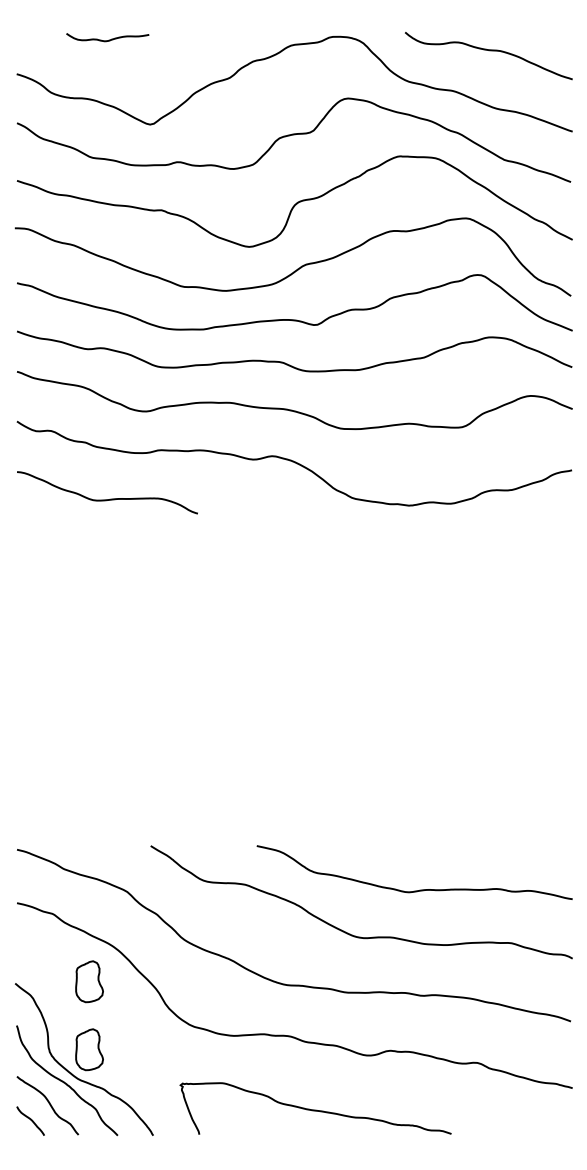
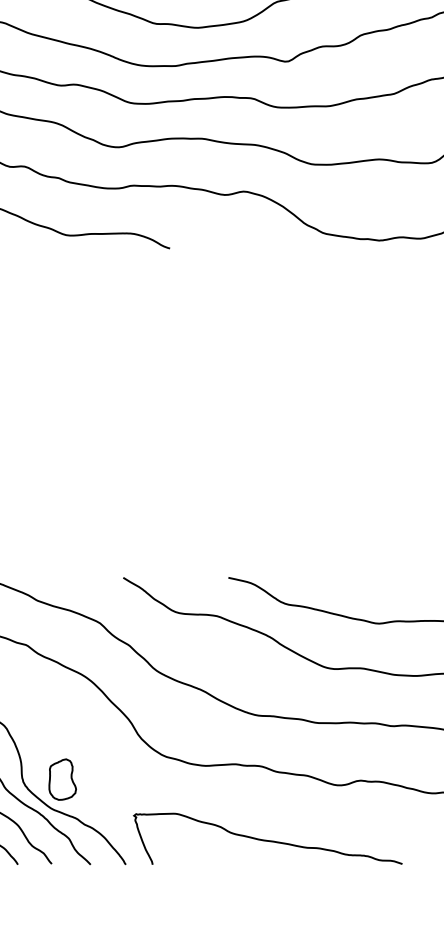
part: (89, 981) -> (62, 712), removed
curve: (315, 1109) -> (267, 839), moved

